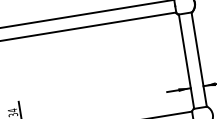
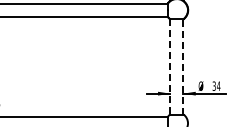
line: (199, 59) -> (183, 66), solid -> dashed
line: (186, 61) -> (170, 66), solid -> dashed

